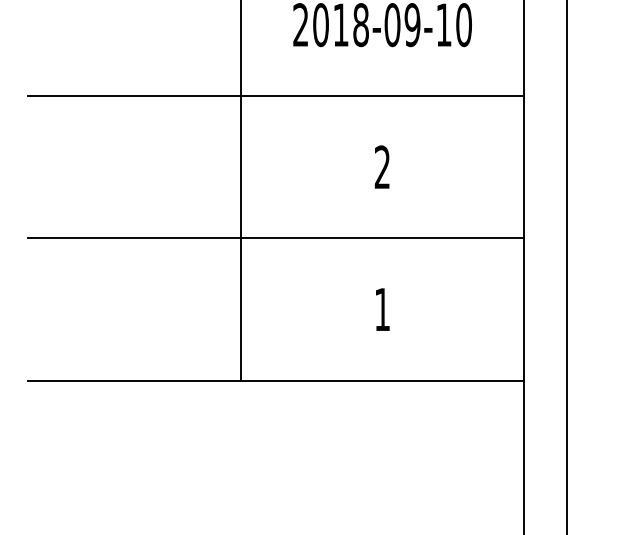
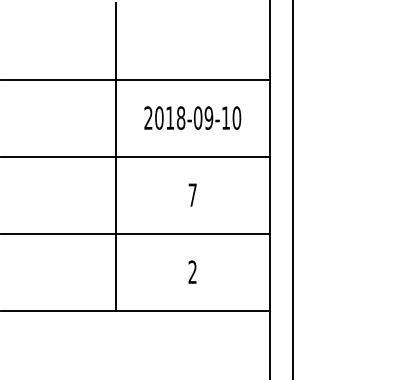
text: (382, 166) -> (192, 194), 2 -> 7
text: (382, 308) -> (192, 271), 1 -> 2

